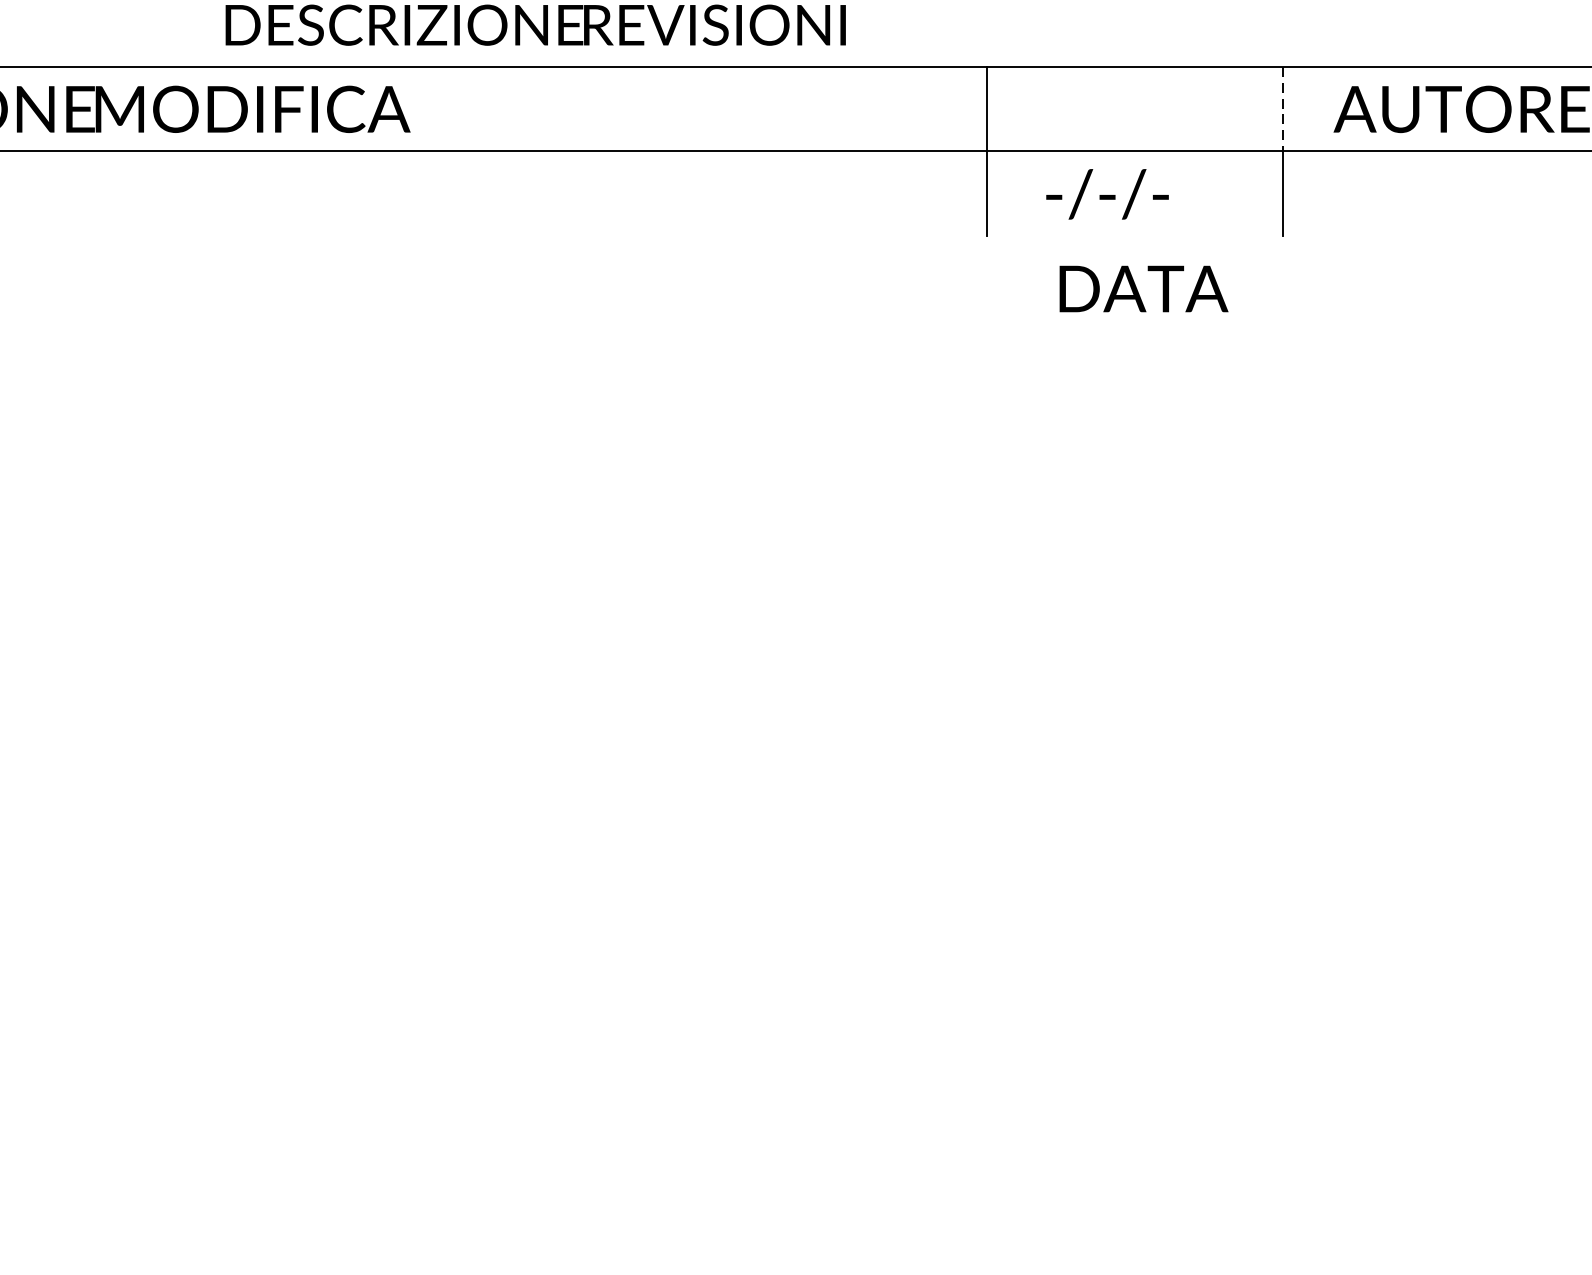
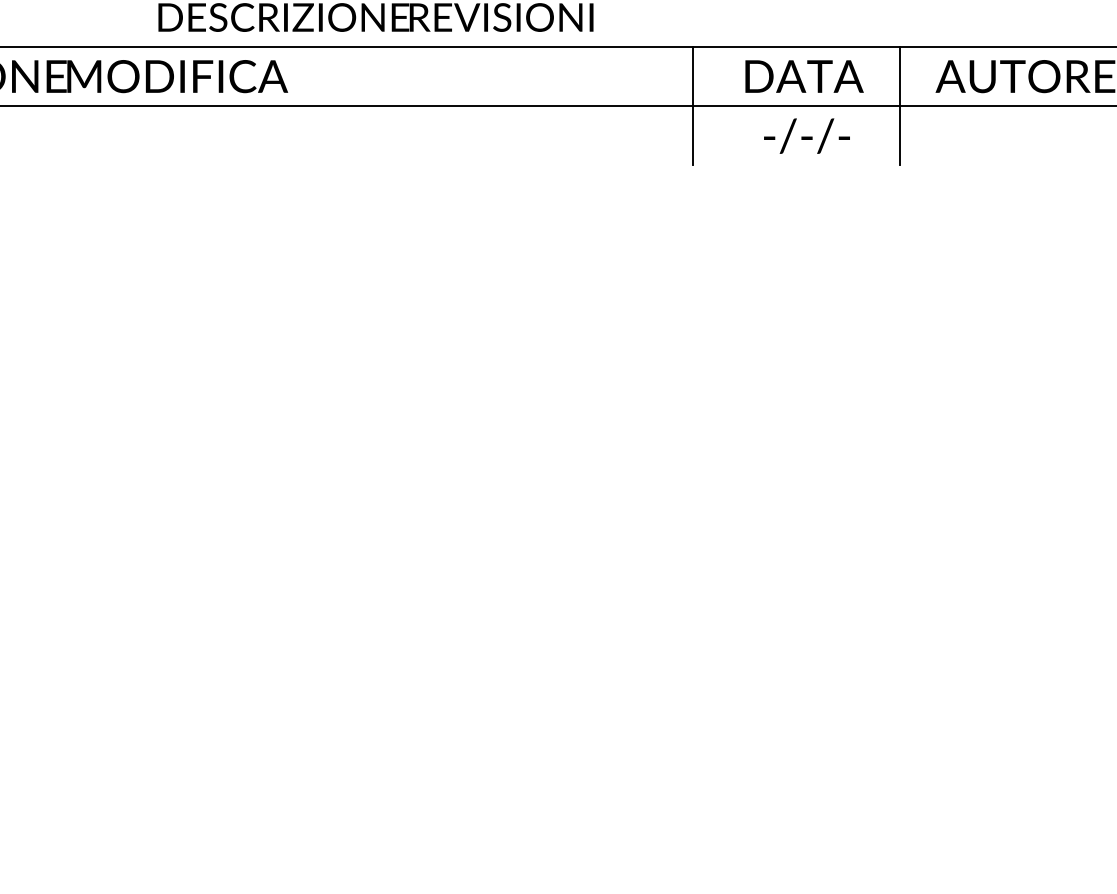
line: (1283, 109) -> (900, 76), dashed -> solid
text: (1106, 193) -> (806, 135), moved
text: (1143, 288) -> (804, 76), moved

